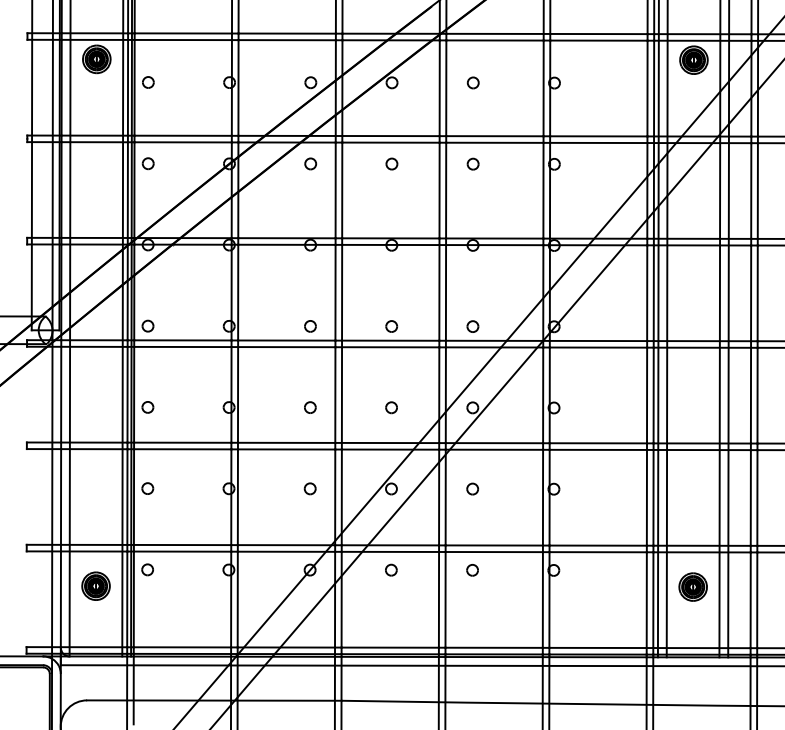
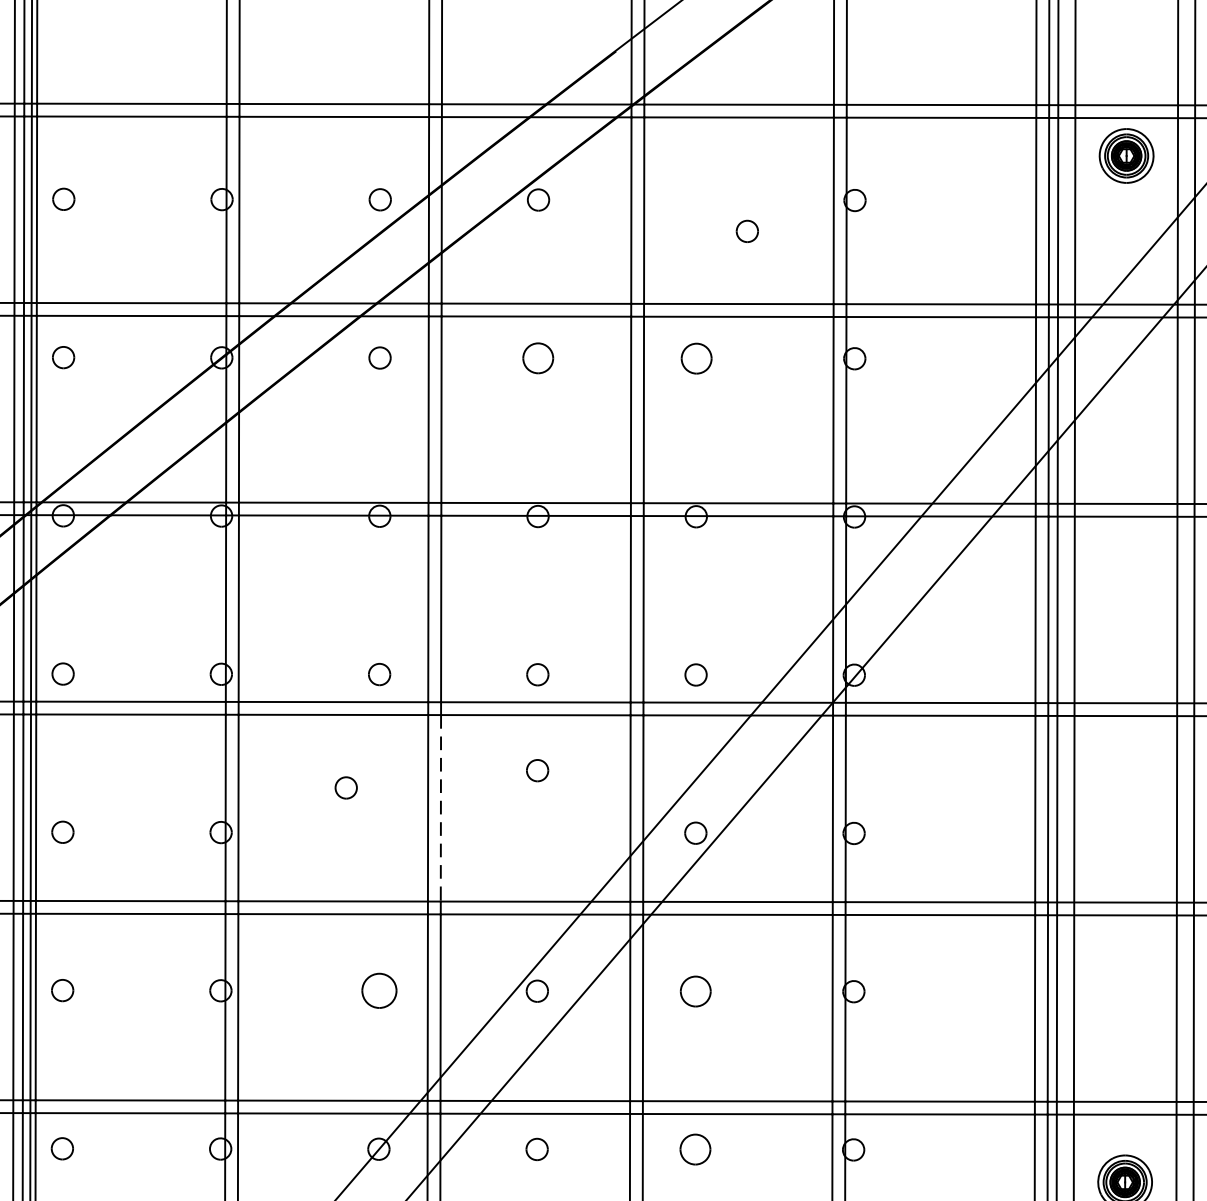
part: (472, 82) -> (745, 230), moved
part: (391, 163) -> (537, 357), size x1.4
part: (472, 163) -> (695, 357), size x1.4
line: (341, 395) -> (440, 809), solid -> dashed
part: (310, 407) -> (346, 787), moved
part: (391, 407) -> (537, 770), moved
part: (309, 488) -> (377, 990), size x1.6
part: (472, 488) -> (695, 990), size x1.4
part: (472, 570) -> (695, 1150), size x1.4

